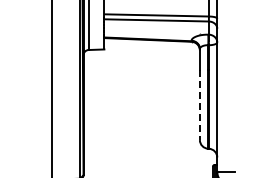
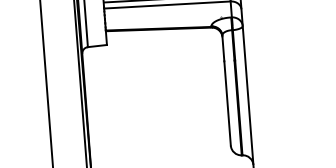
line: (199, 105) -> (227, 103), dashed -> solid

